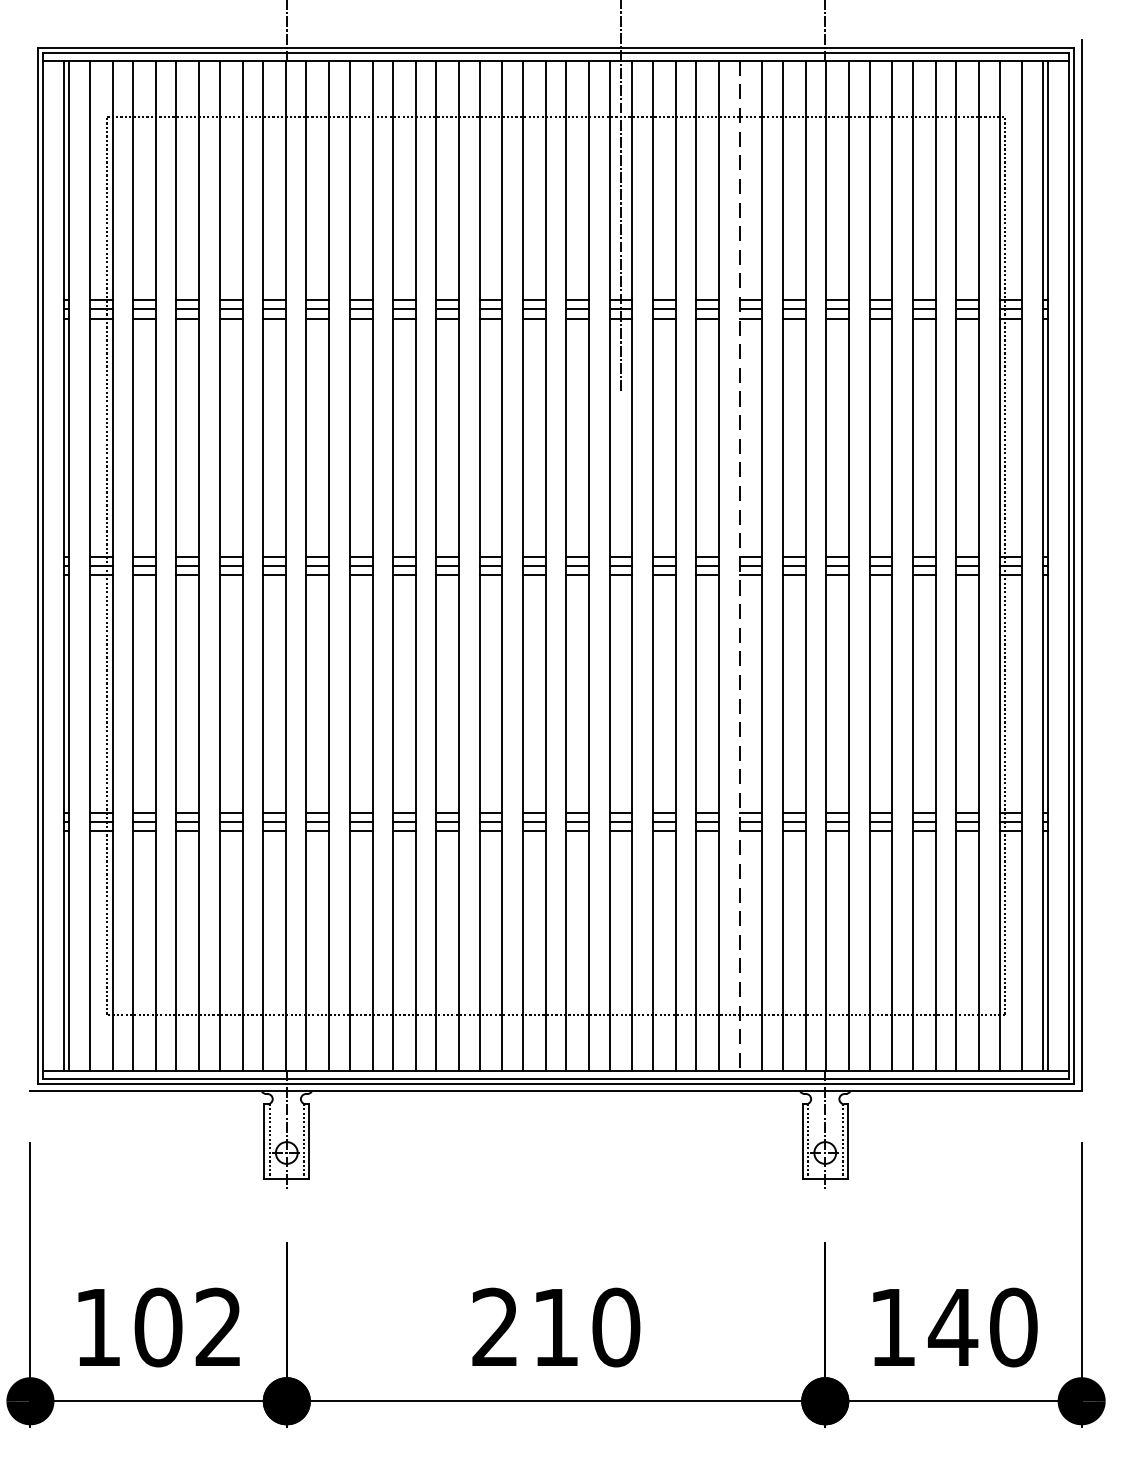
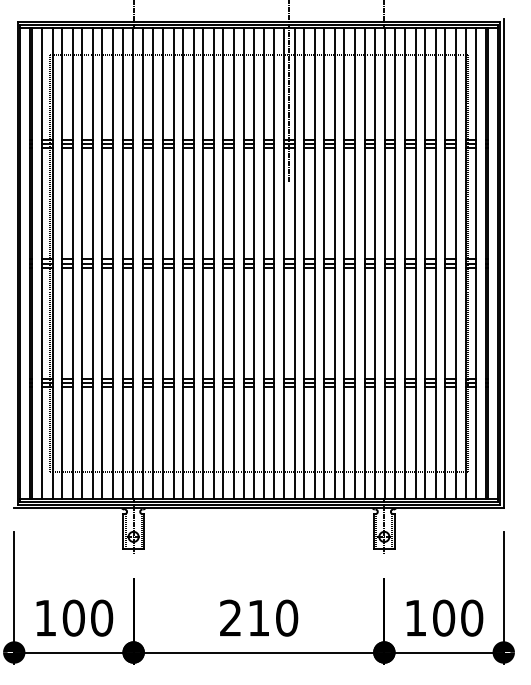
line: (739, 567) -> (344, 264), dashed -> solid
text: (219, 1326) -> (102, 617), 102 -> 100
text: (952, 1326) -> (443, 617), 140 -> 100

